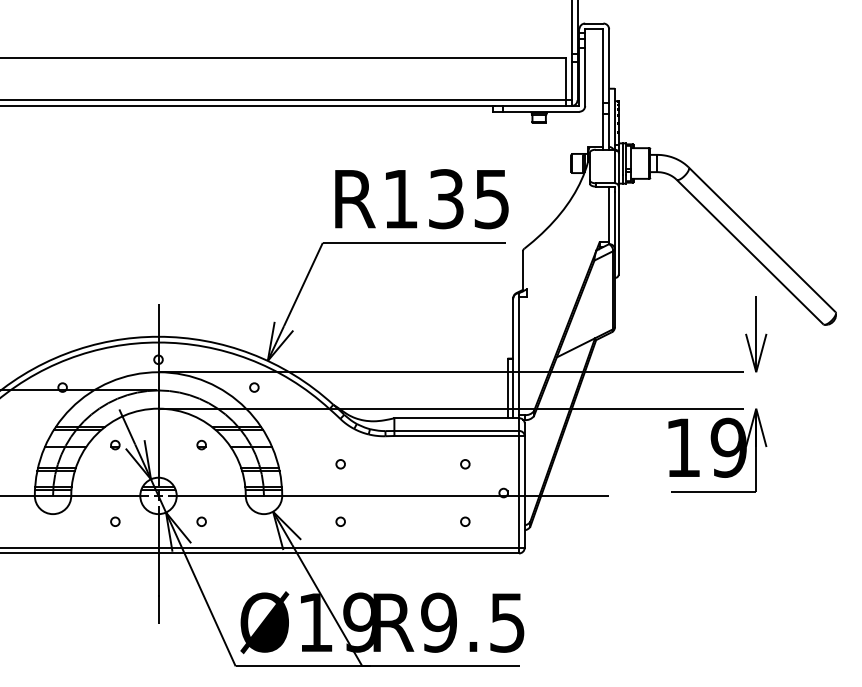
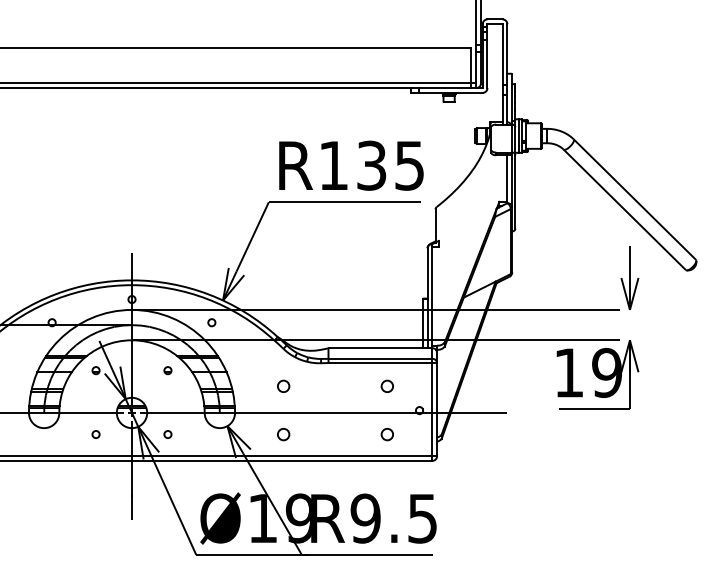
circle: (340, 464) -> (283, 386), size x1.6
circle: (465, 464) -> (387, 386), size x1.6
circle: (340, 521) -> (283, 434), size x1.6
circle: (465, 521) -> (387, 434), size x1.6

